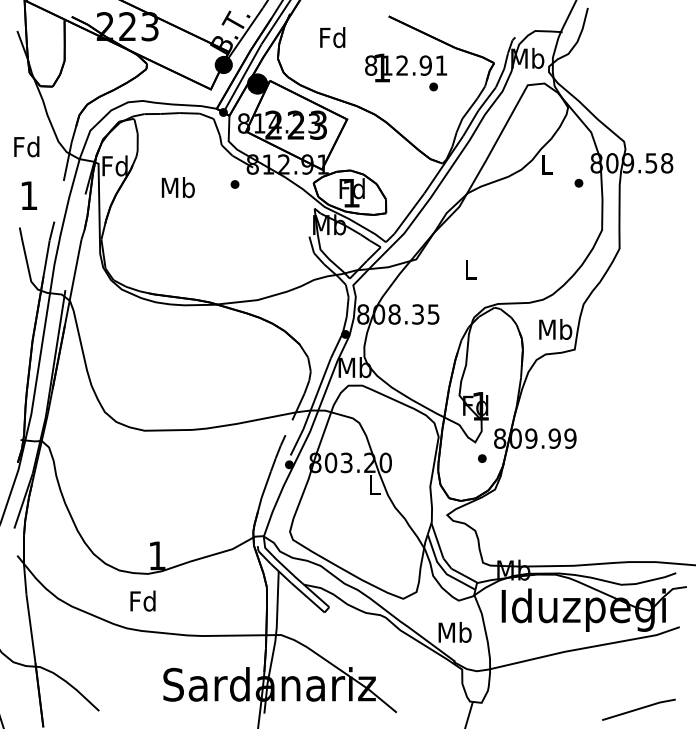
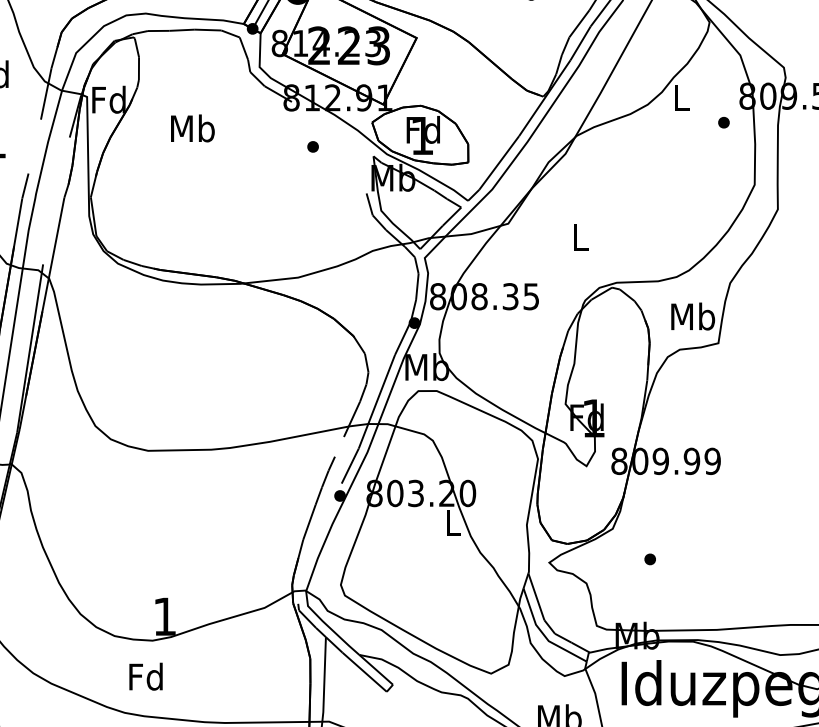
part: (234, 184) -> (312, 146), moved
part: (482, 458) -> (650, 559), moved

